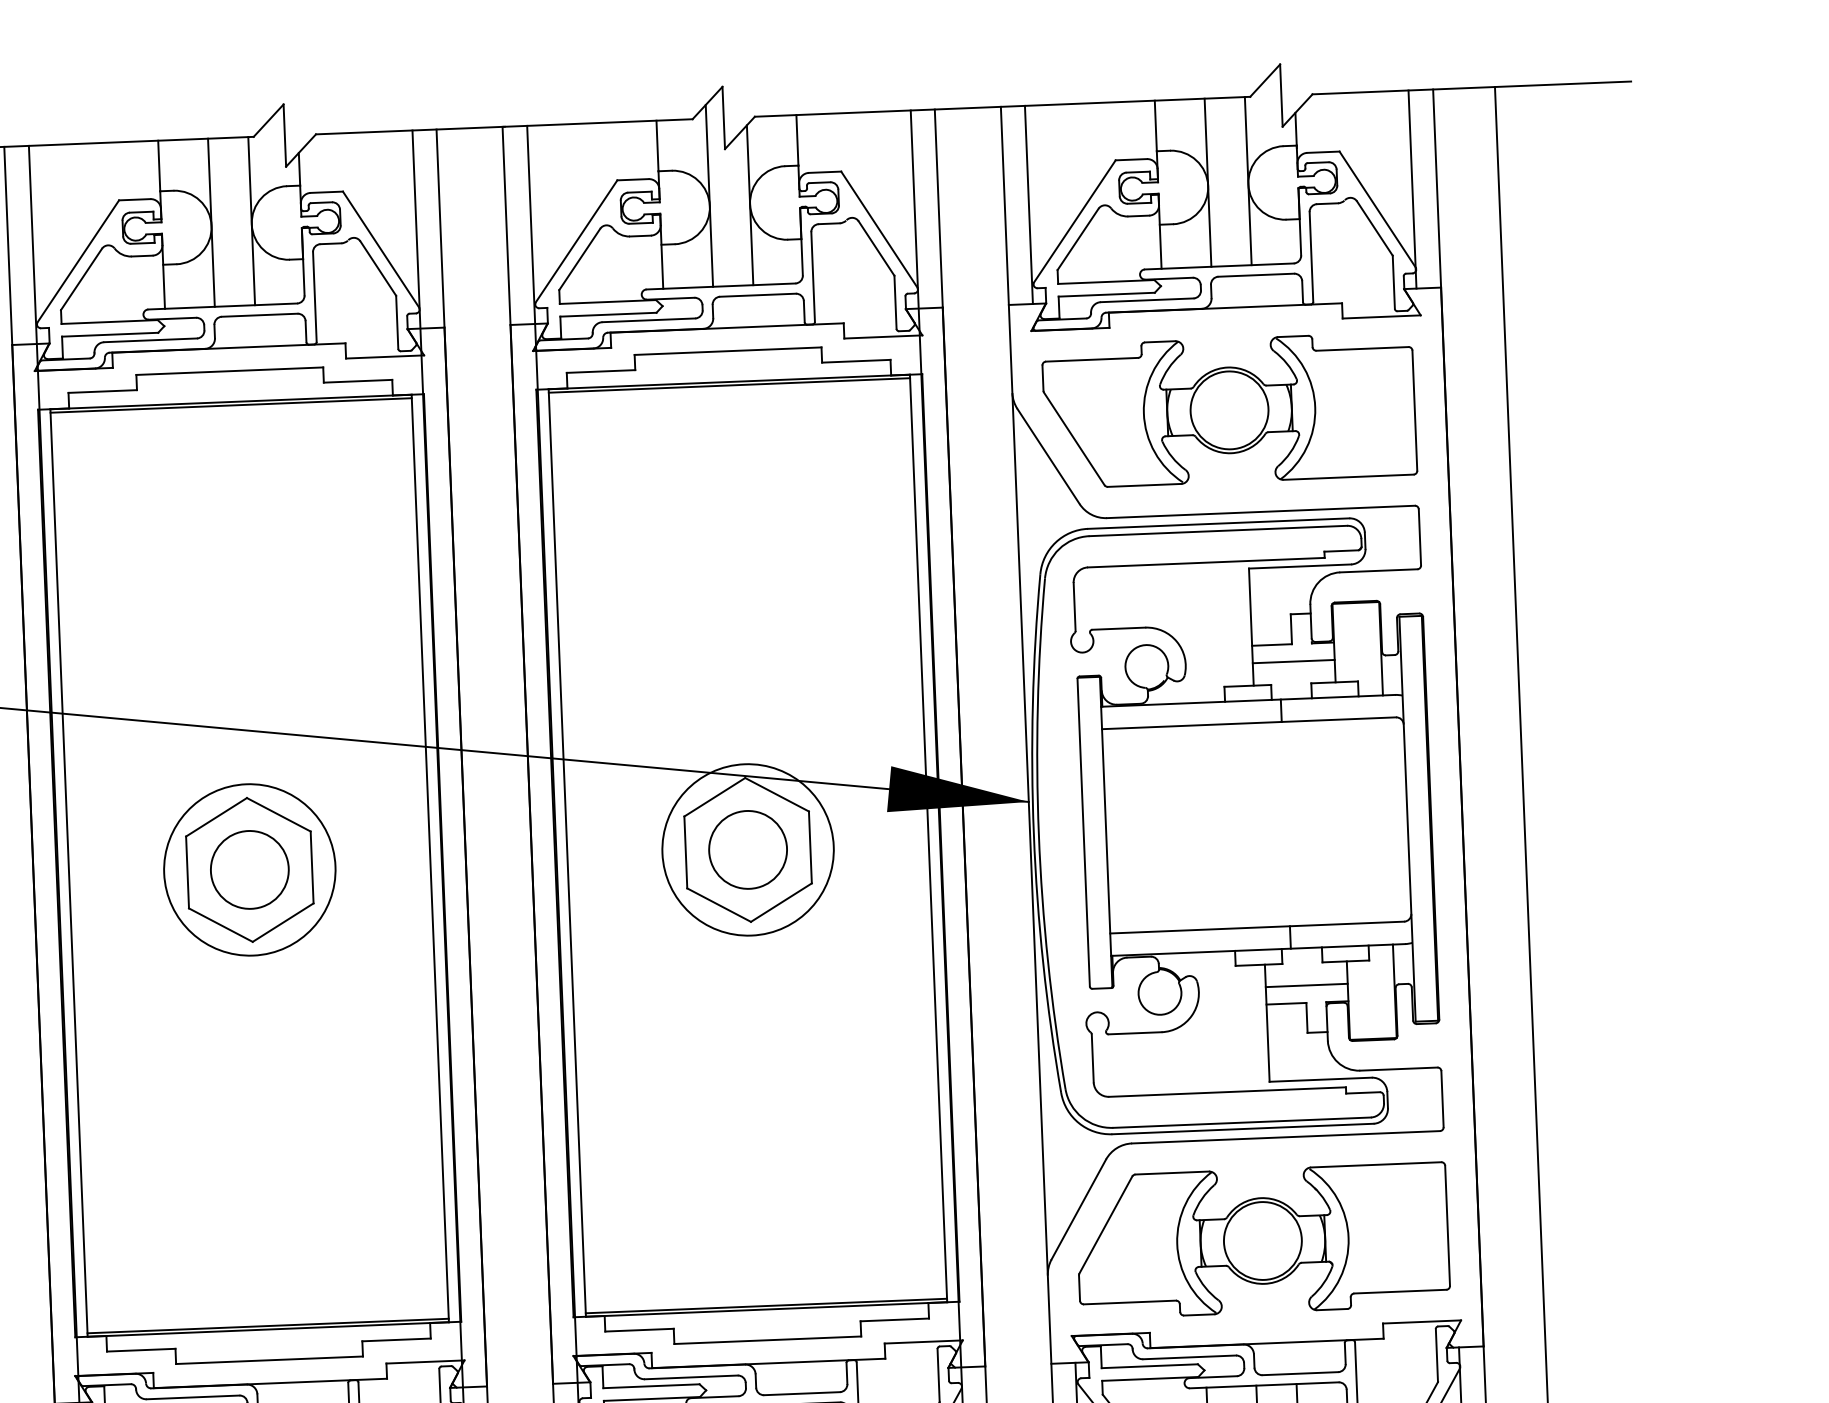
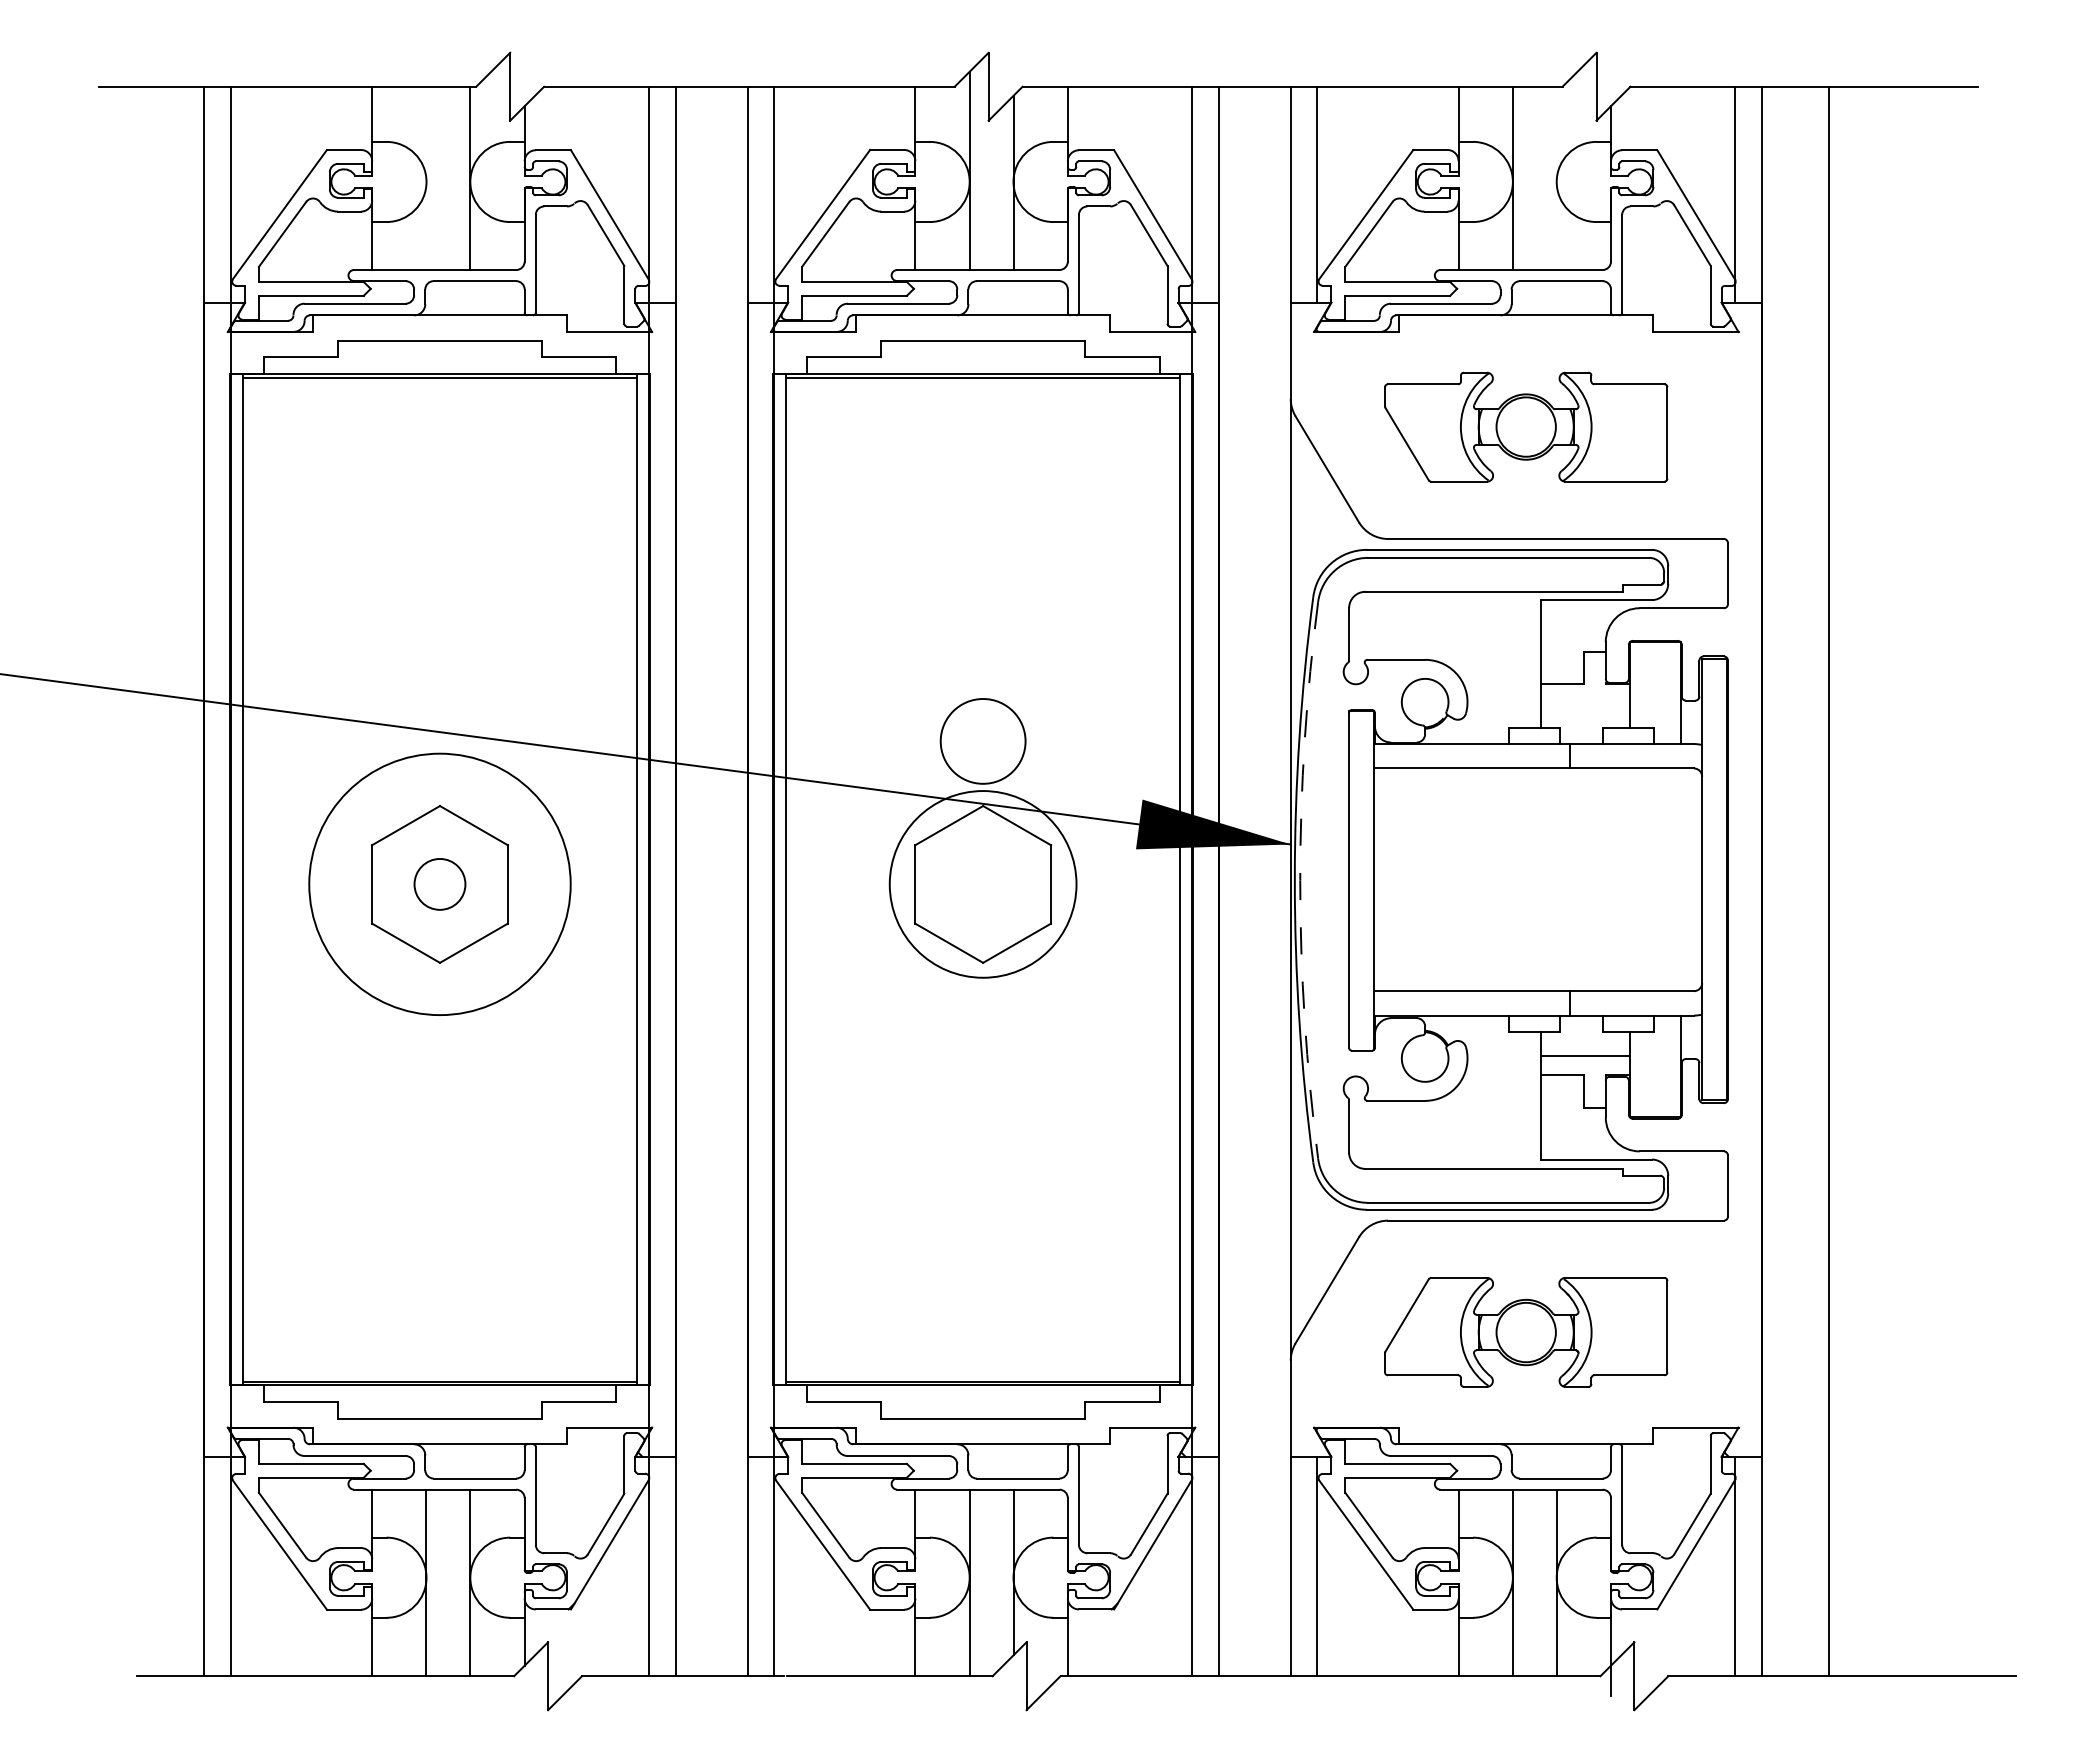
line: (1248, 181) -> (1556, 178), removed
line: (211, 222) -> (426, 178), removed
part: (1228, 409) -> (1525, 426), size x0.7
line: (1293, 661) -> (1584, 703), removed
arc: (1039, 834) -> (1300, 880), solid -> dashed
circle: (747, 850) -> (982, 741), moved
circle: (249, 870) -> (439, 884), size x0.6
circle: (249, 870) -> (439, 884), size x1.4
part: (1262, 1241) -> (1525, 1332), size x0.7

